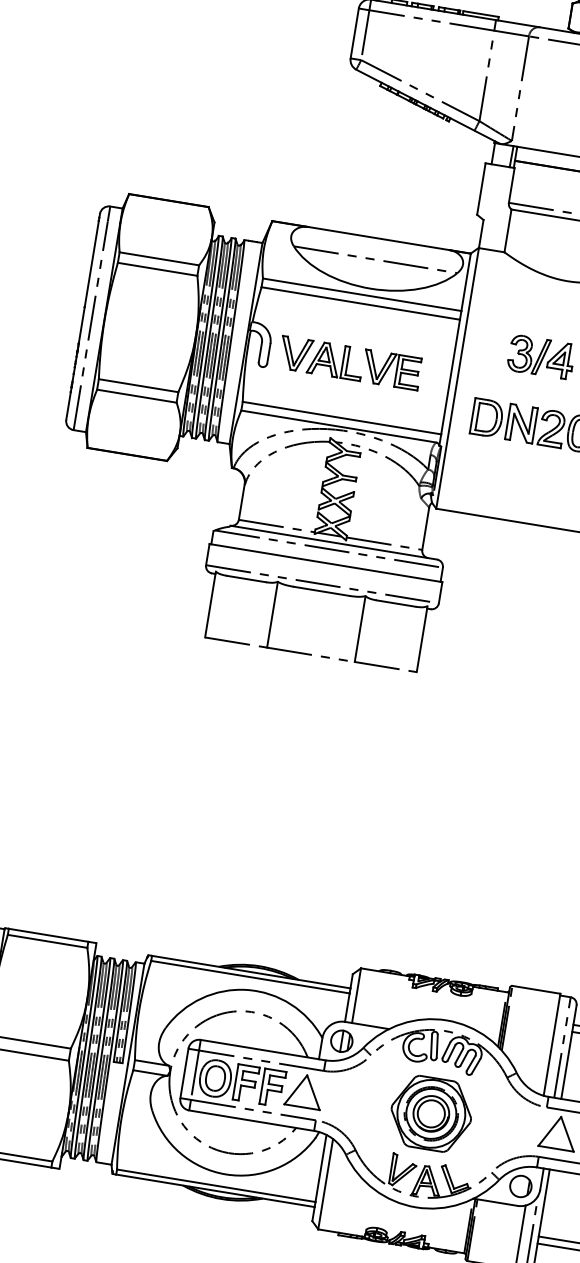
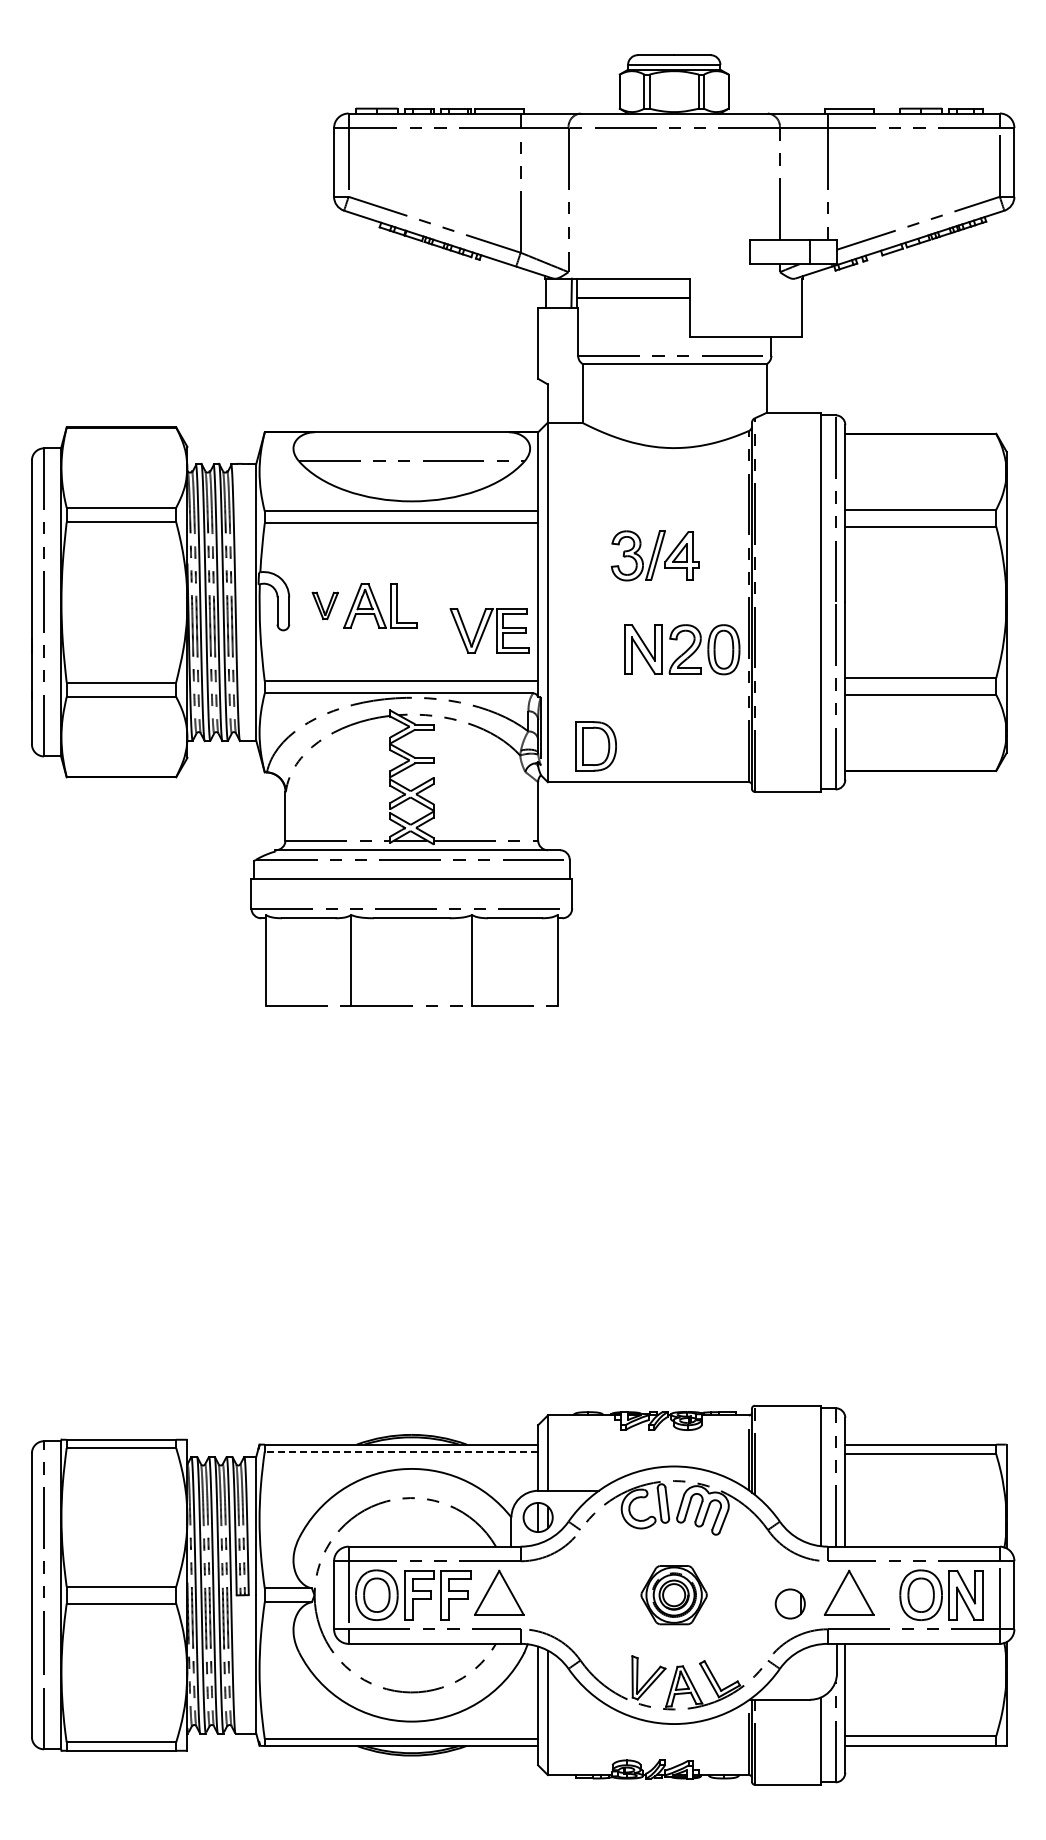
part: (295, 354) -> (325, 605), size x0.6
part: (391, 369) -> (489, 630), moved
part: (486, 418) -> (595, 746), moved
line: (250, 977) -> (401, 1451), solid -> dashed
part: (430, 1113) -> (673, 1594), size x0.6
part: (520, 1186) -> (789, 1603), moved

